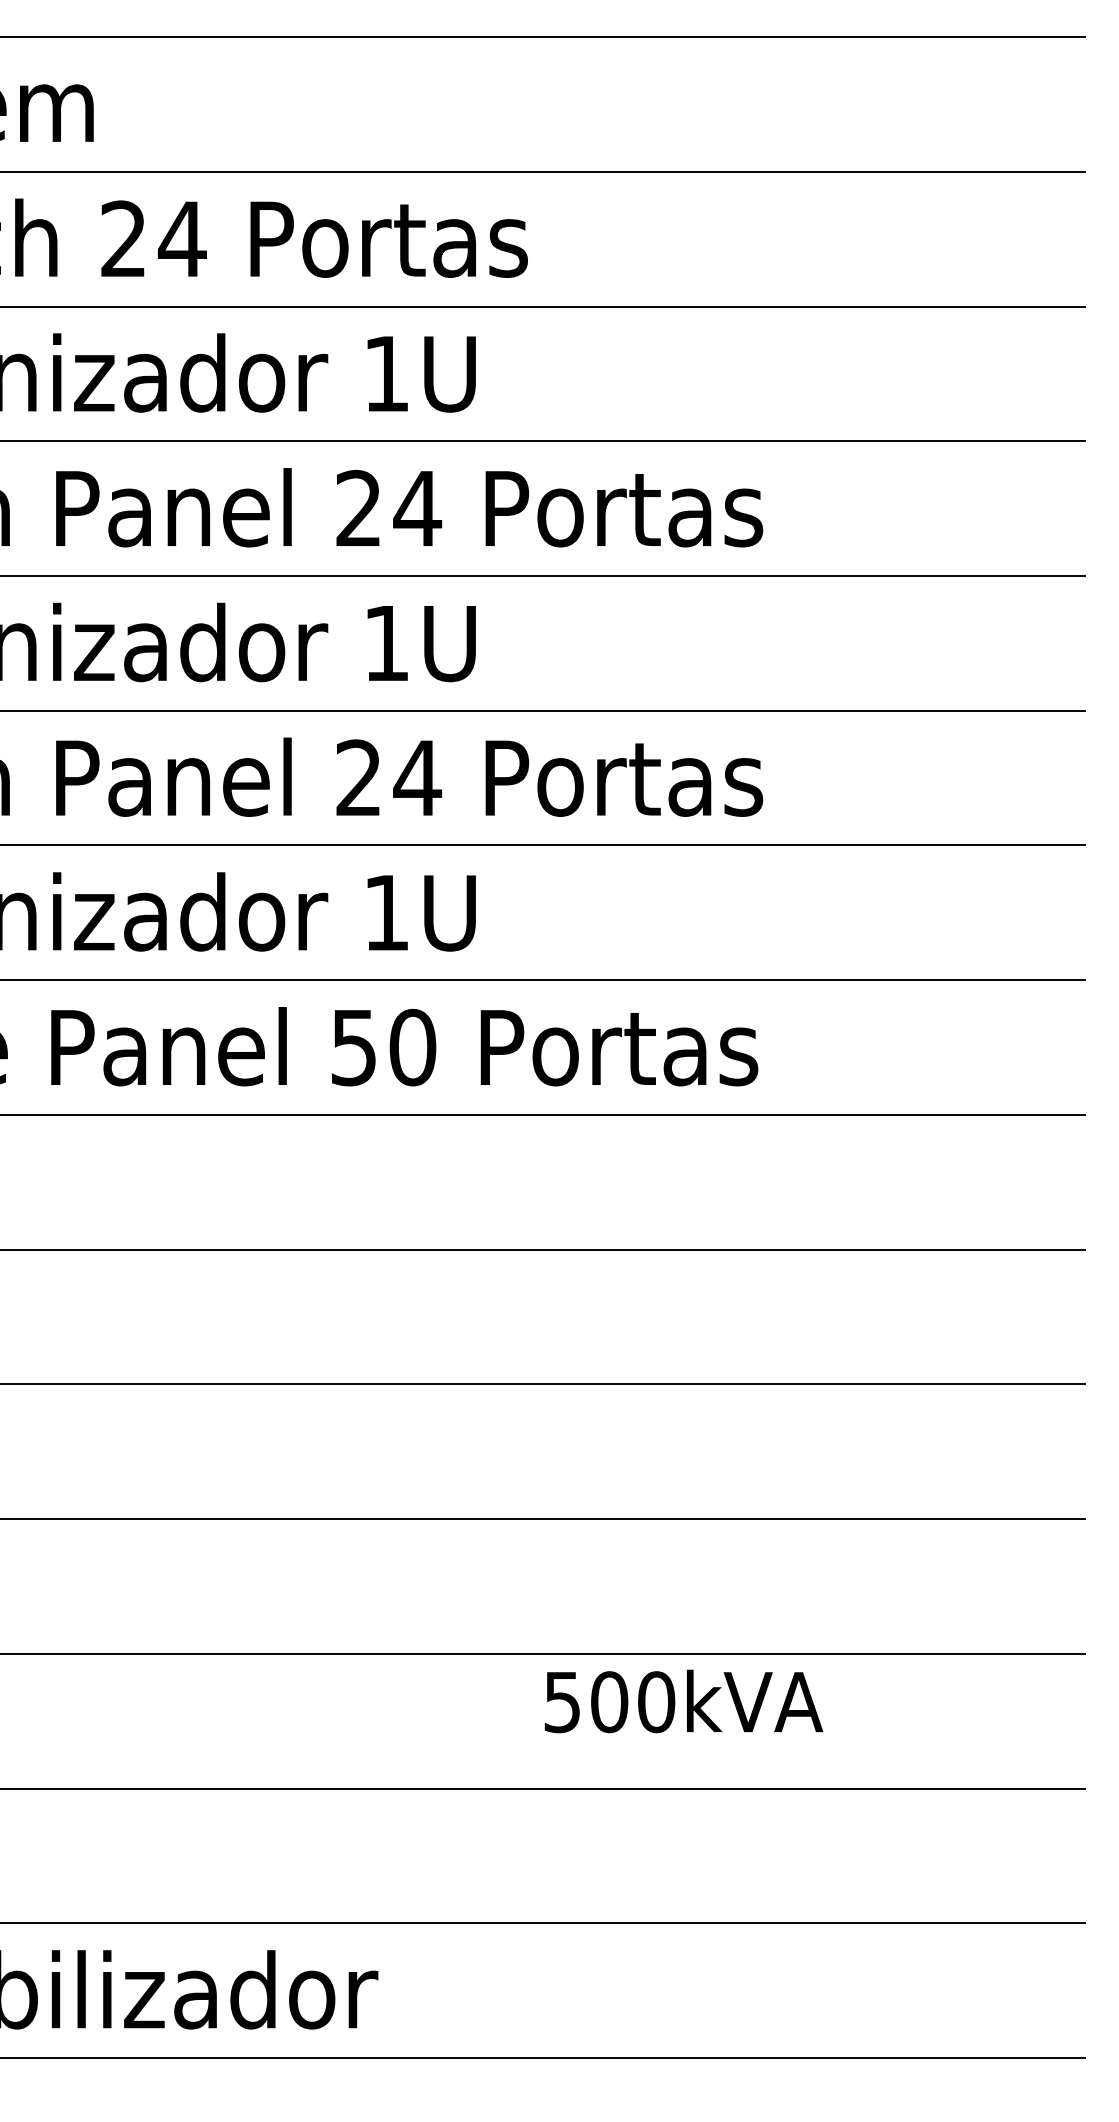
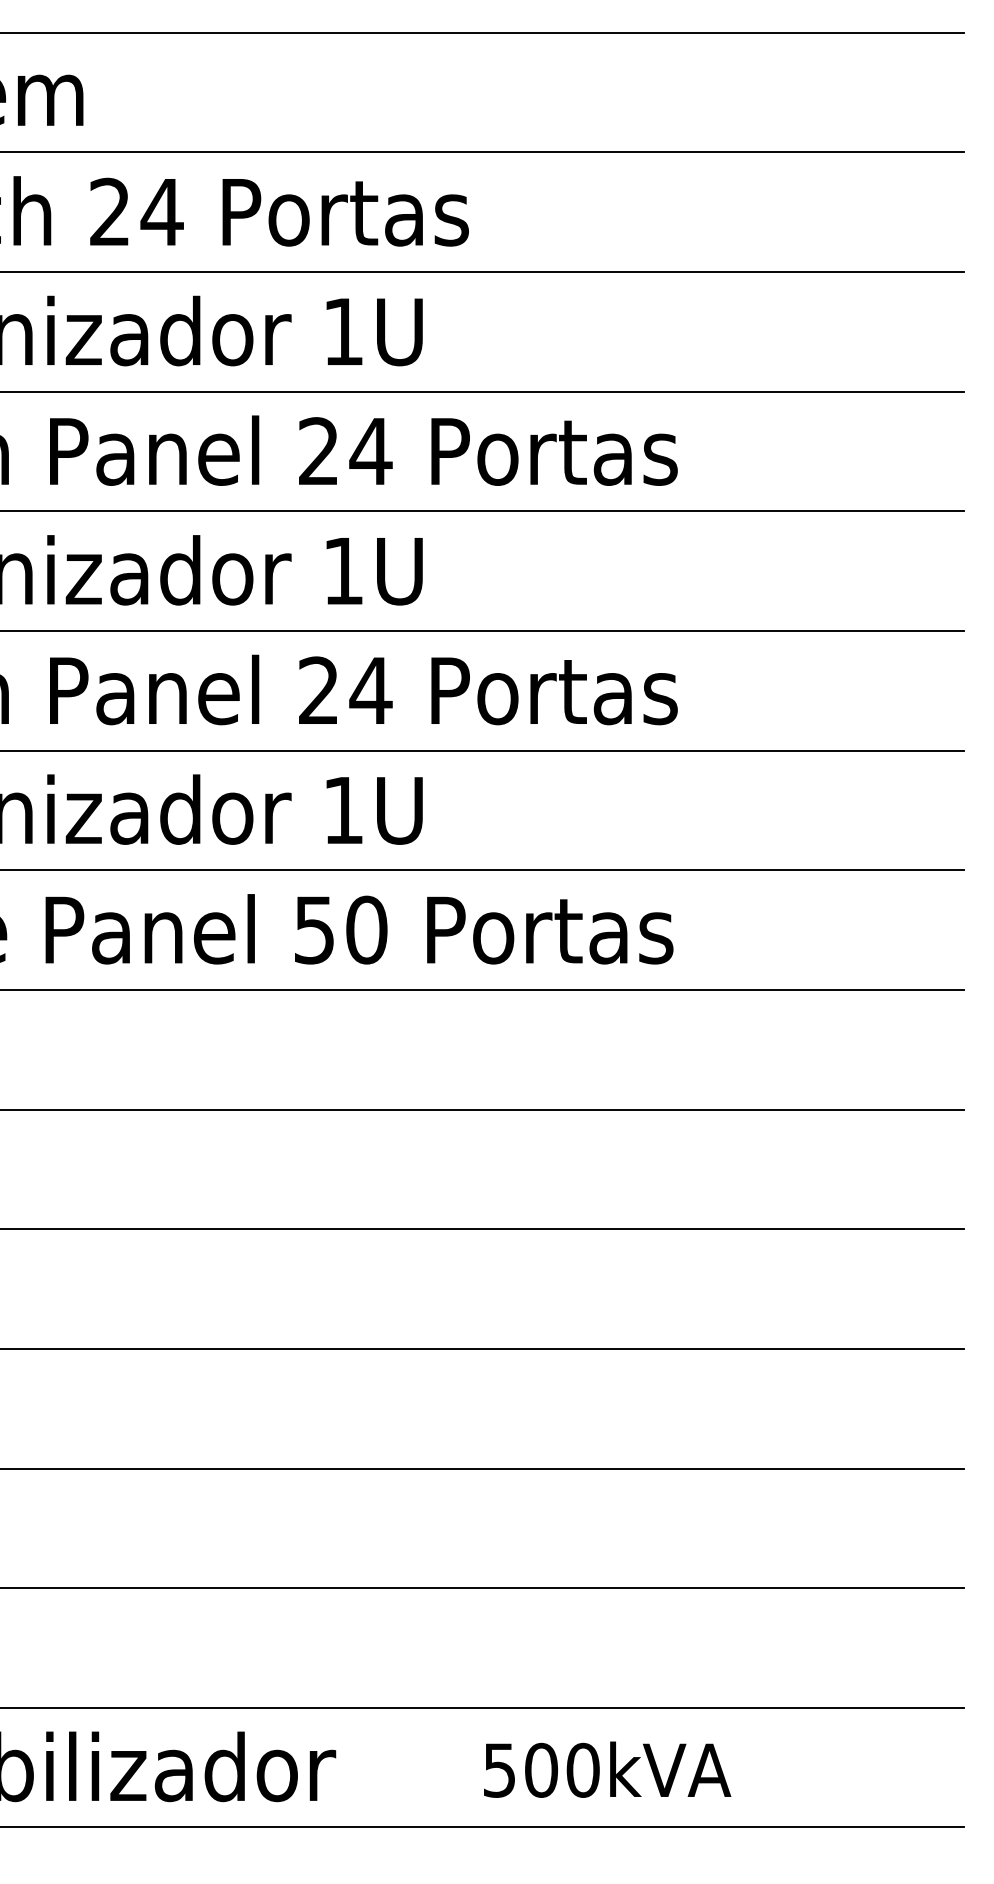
text: (683, 1701) -> (607, 1769), moved

